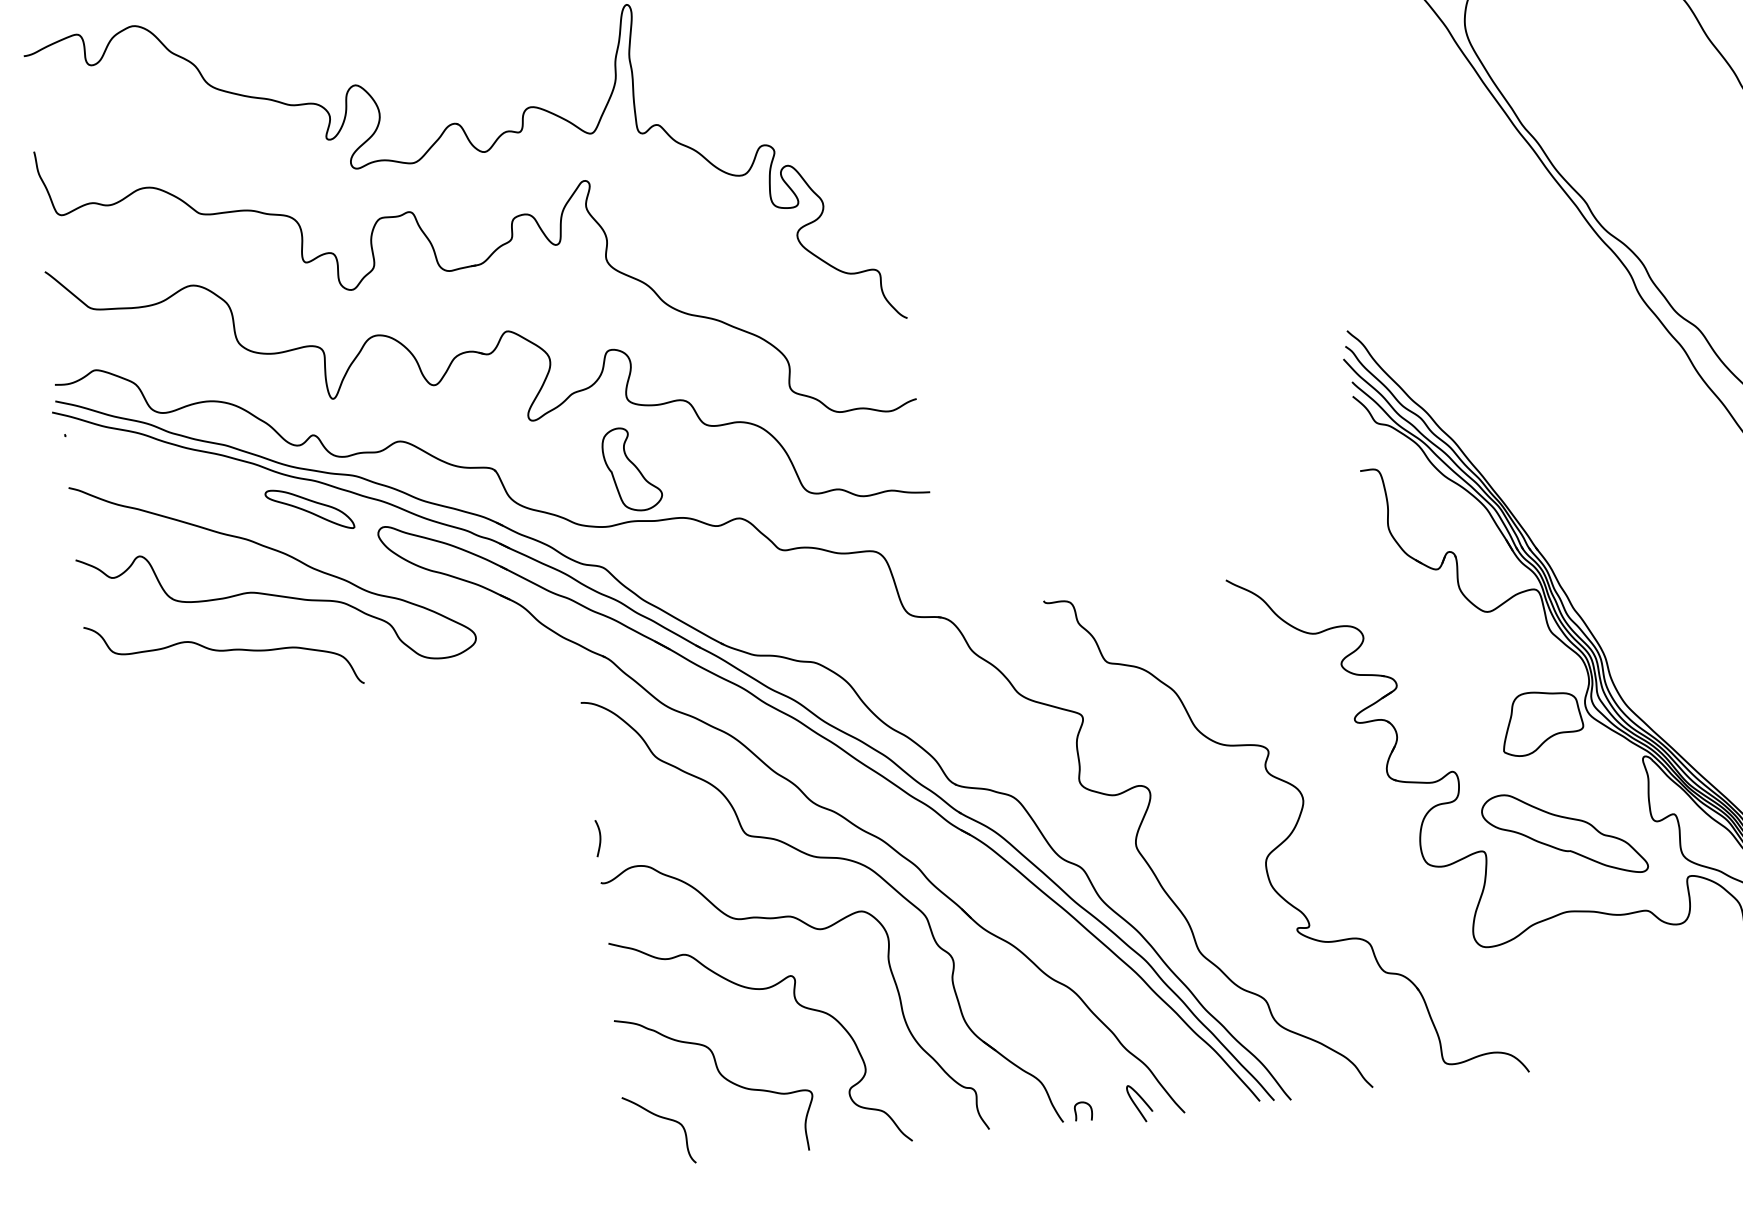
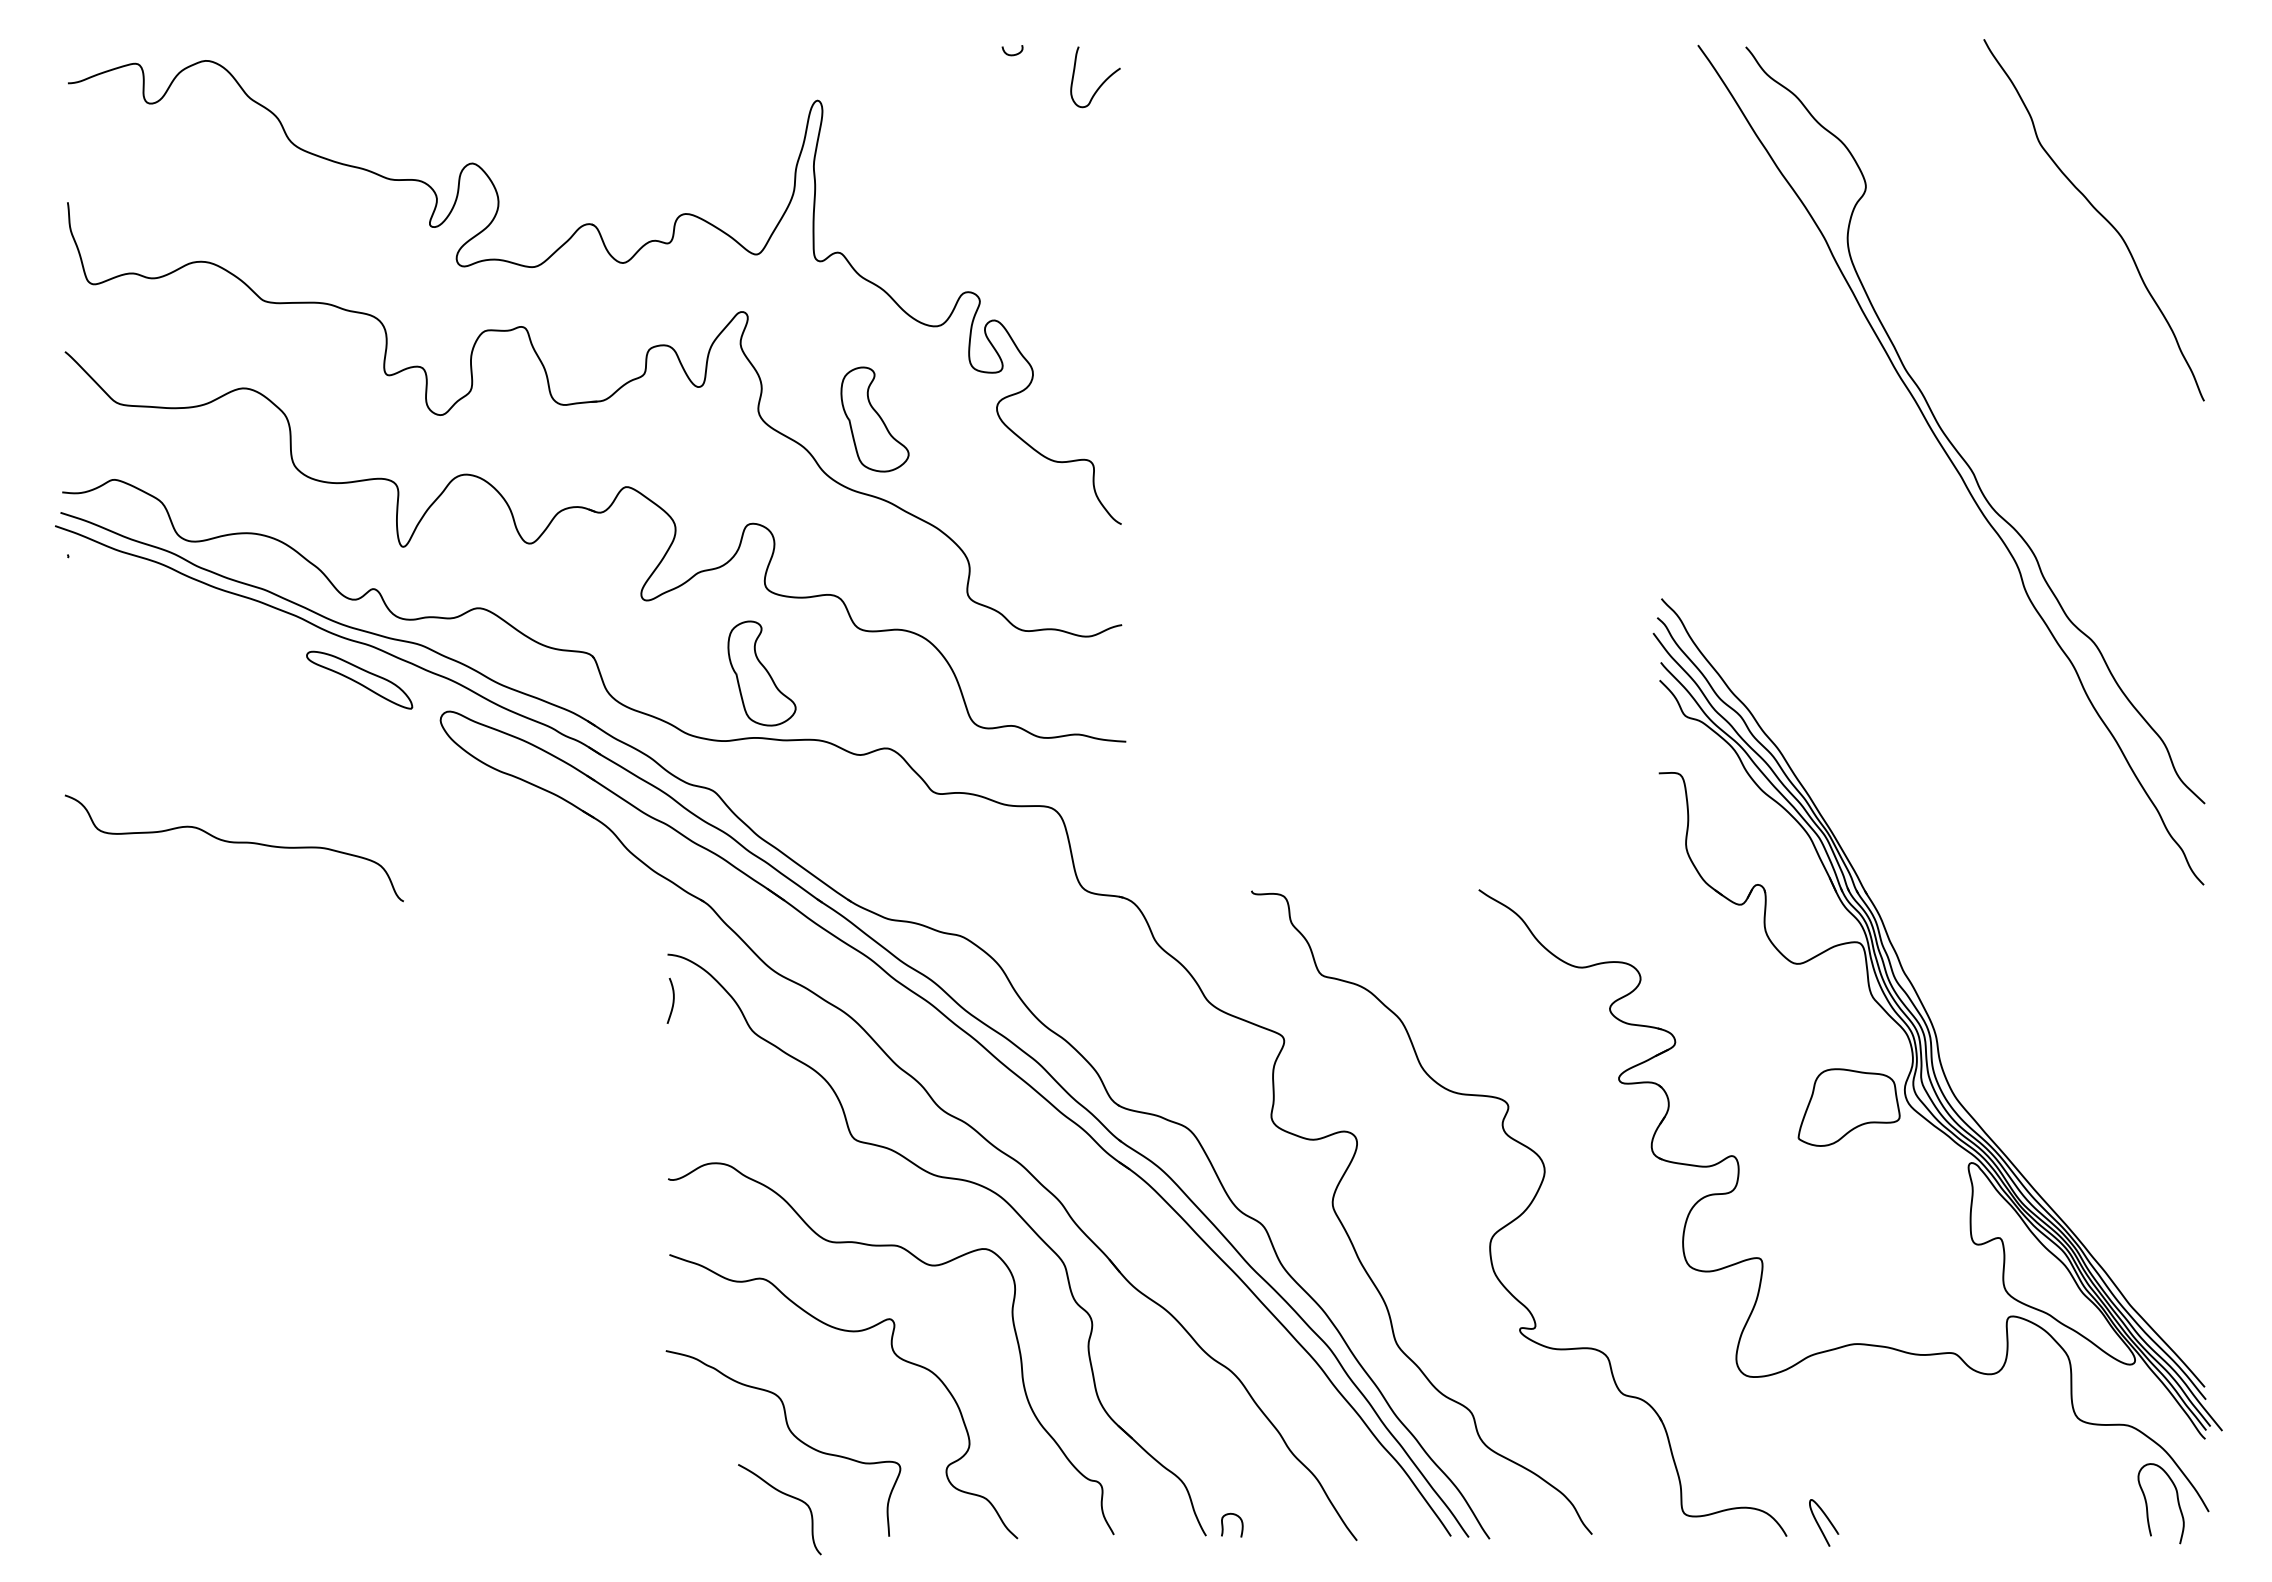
part: (700, 255) -> (874, 419), added
curve: (278, 552) -> (315, 728), removed
part: (1564, 833) -> (1861, 1247), removed
curve: (599, 837) -> (672, 1000), moved
part: (1140, 1103) -> (1824, 1522), moved
curve: (662, 1118) -> (785, 1495), moved

